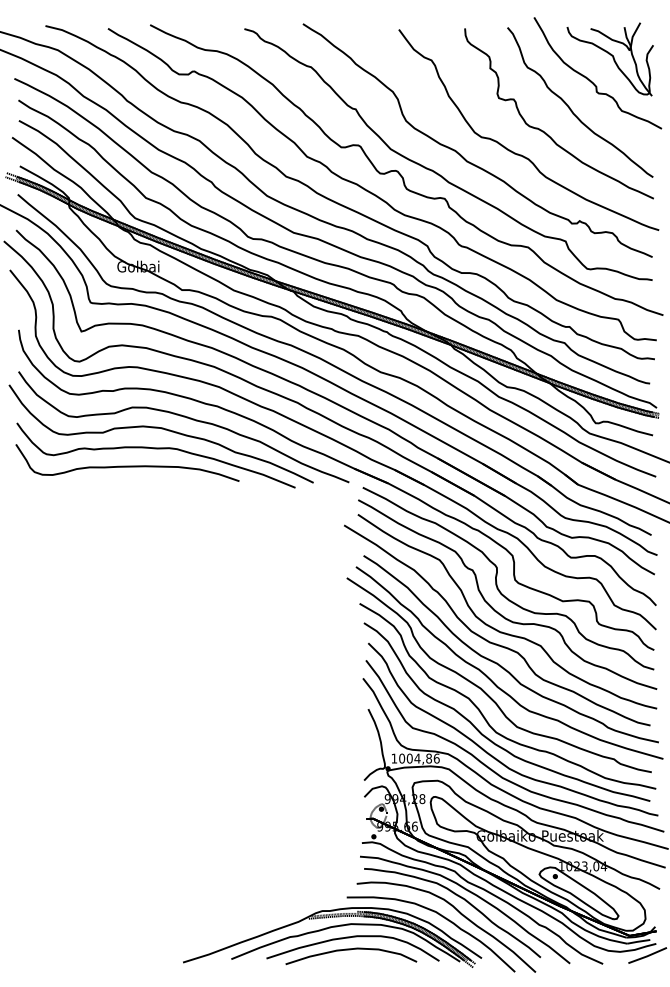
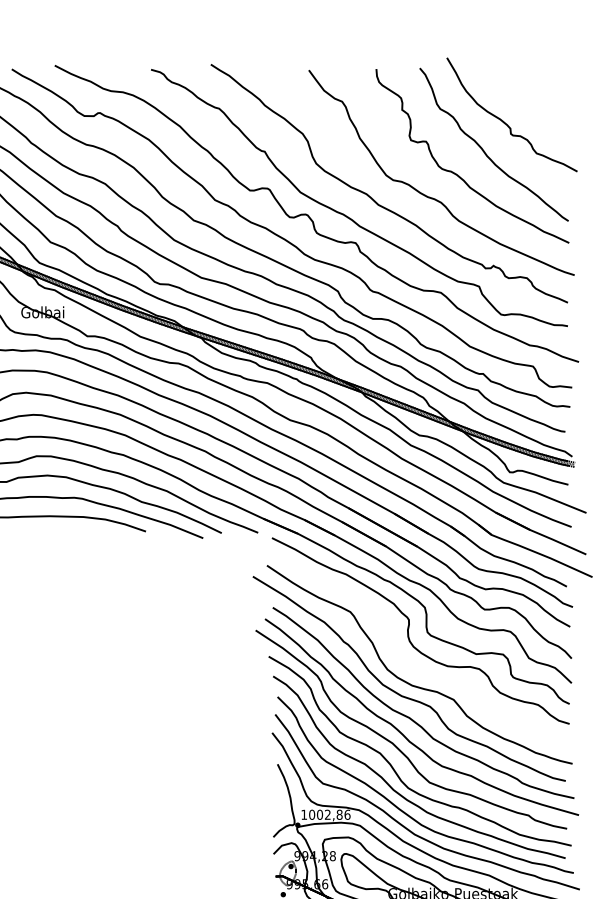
part: (609, 59) -> (523, 100), removed
part: (493, 607) -> (405, 660), removed
text: (417, 758) -> (327, 814), 1004,86 -> 1002,86

